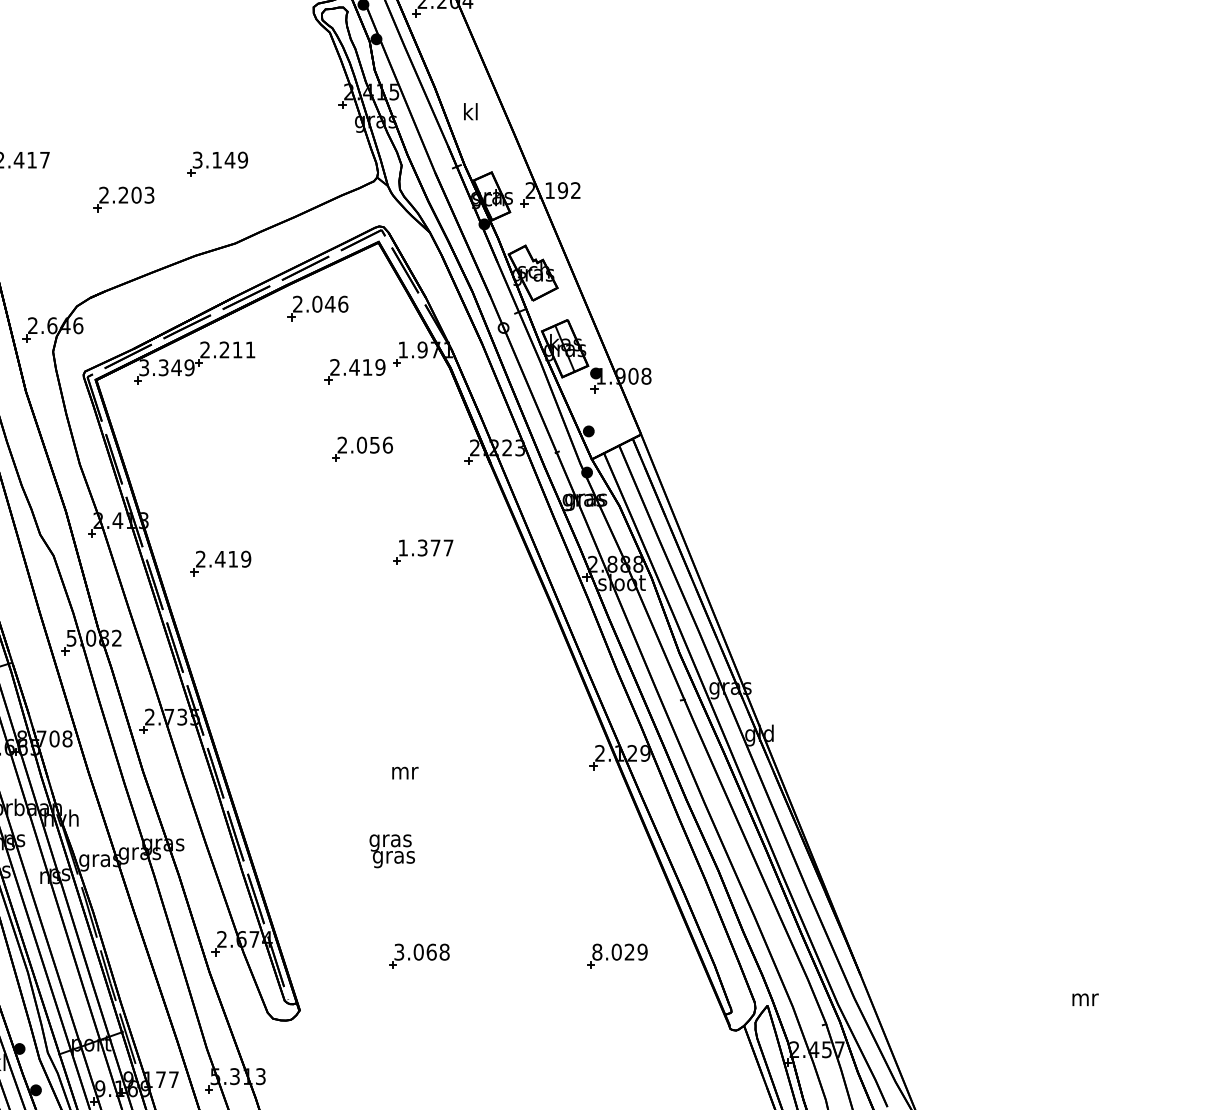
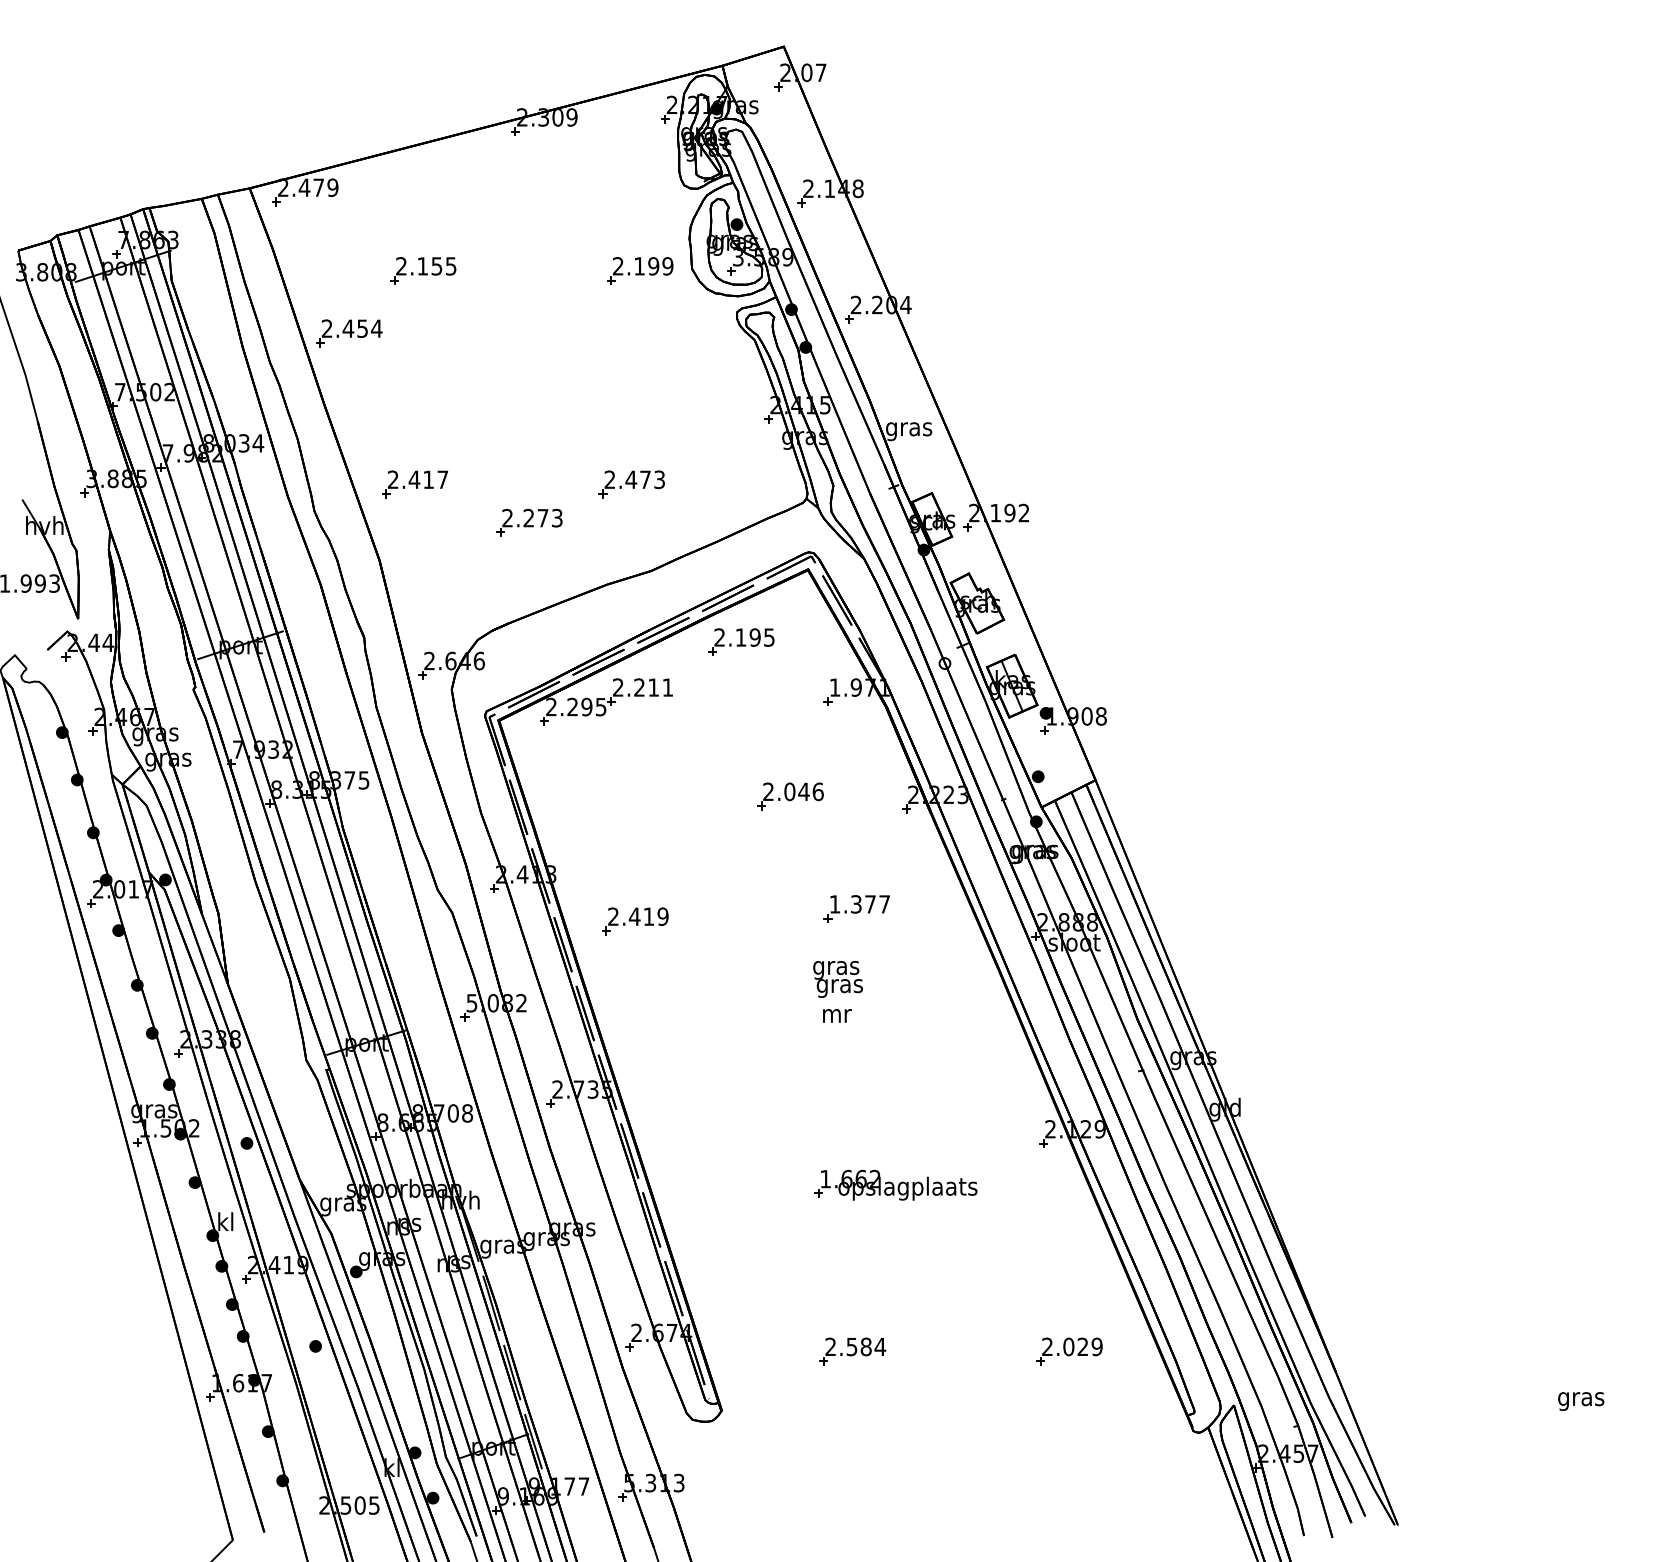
text: (471, 114) -> (909, 429), kl -> gras
text: (220, 159) -> (634, 479), 3.149 -> 2.473
text: (136, 194) -> (542, 517), 2.203 -> 2.273
text: (330, 304) -> (755, 637), 2.046 -> 2.195
text: (167, 367) -> (576, 706), 3.349 -> 2.295
part: (355, 371) -> (782, 711), removed
text: (374, 444) -> (803, 791), 2.056 -> 2.046
text: (405, 772) -> (837, 1015), moved
part: (458, 803) -> (895, 1184), added
text: (391, 851) -> (837, 979), moved
text: (421, 951) -> (855, 1346), 3.068 -> 2.584
text: (597, 951) -> (1047, 1346), 8.029 -> 2.029
text: (1085, 1002) -> (1581, 1401), mr -> gras

